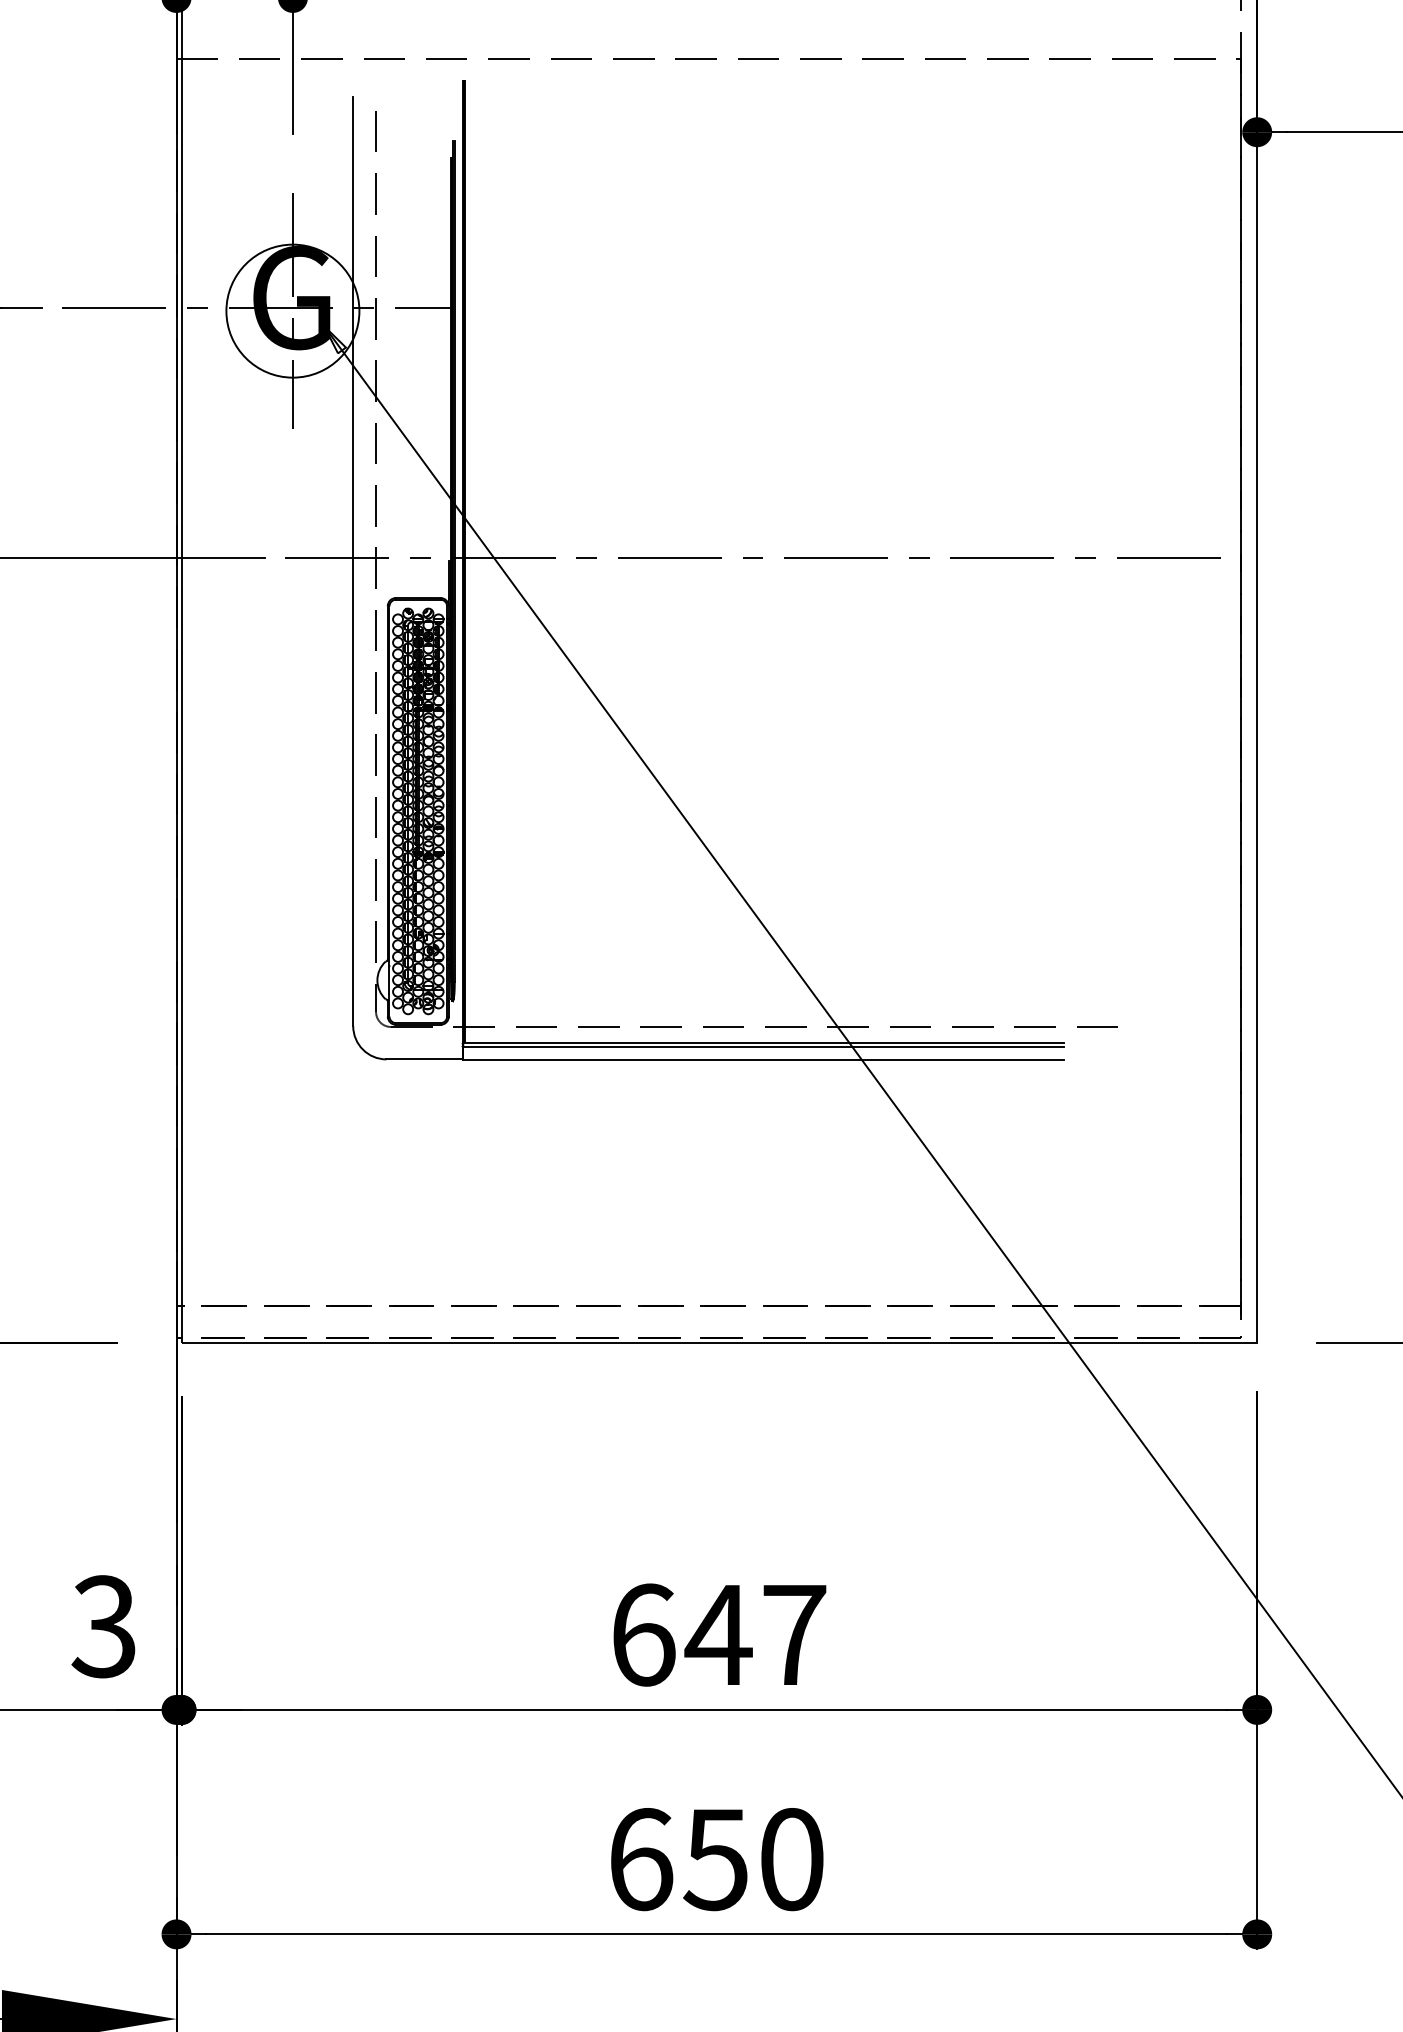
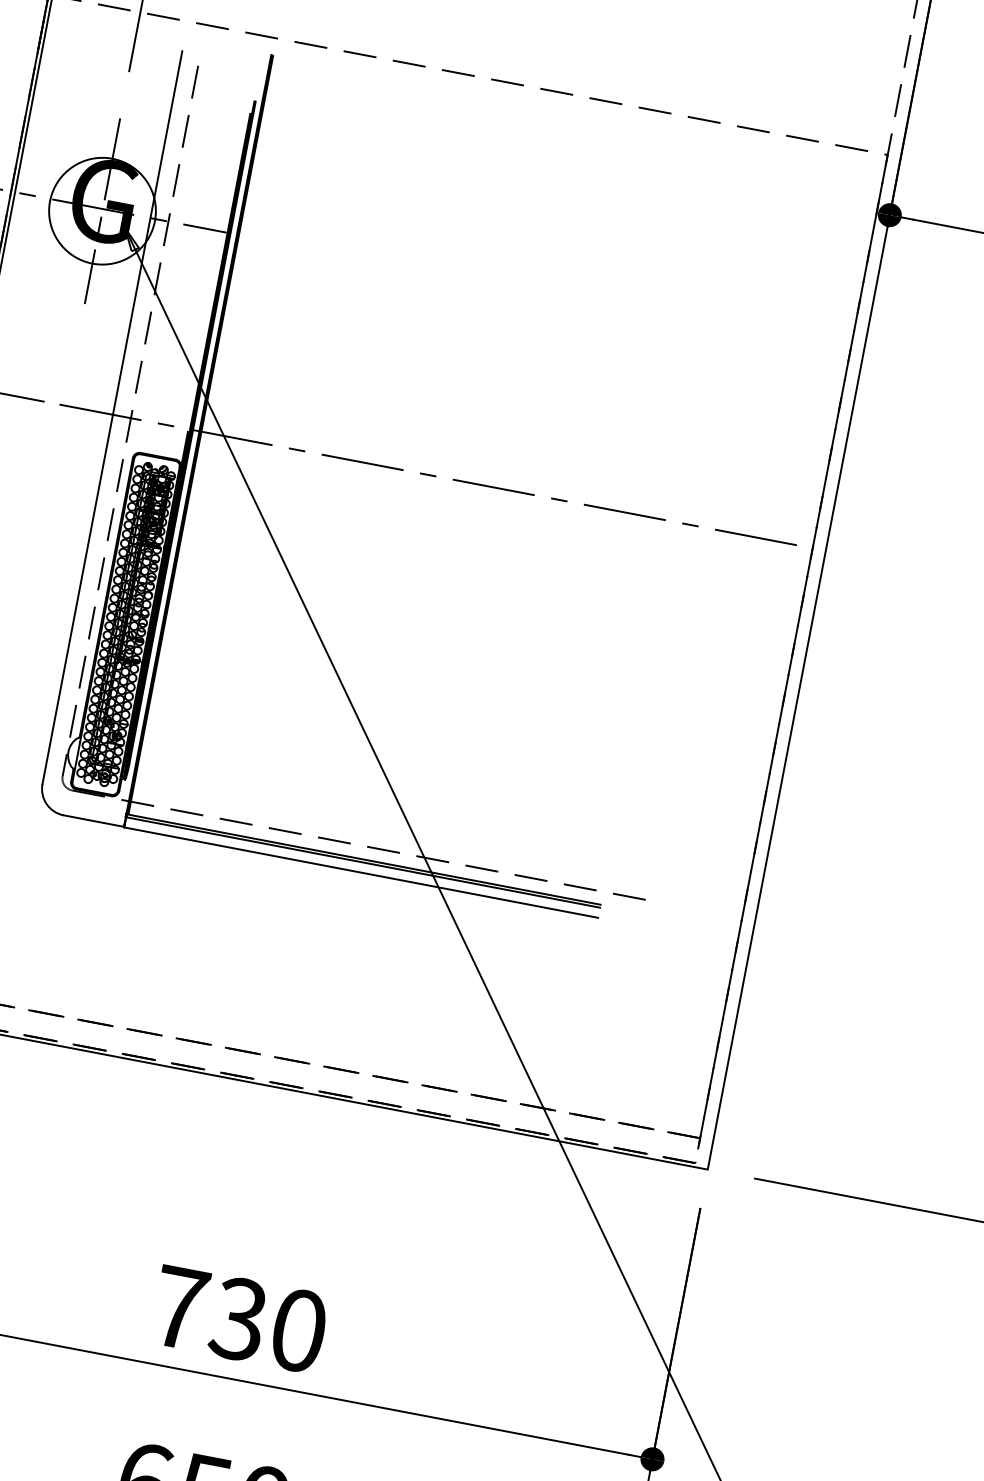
text: (719, 1634) -> (239, 1318), 647 -> 730

